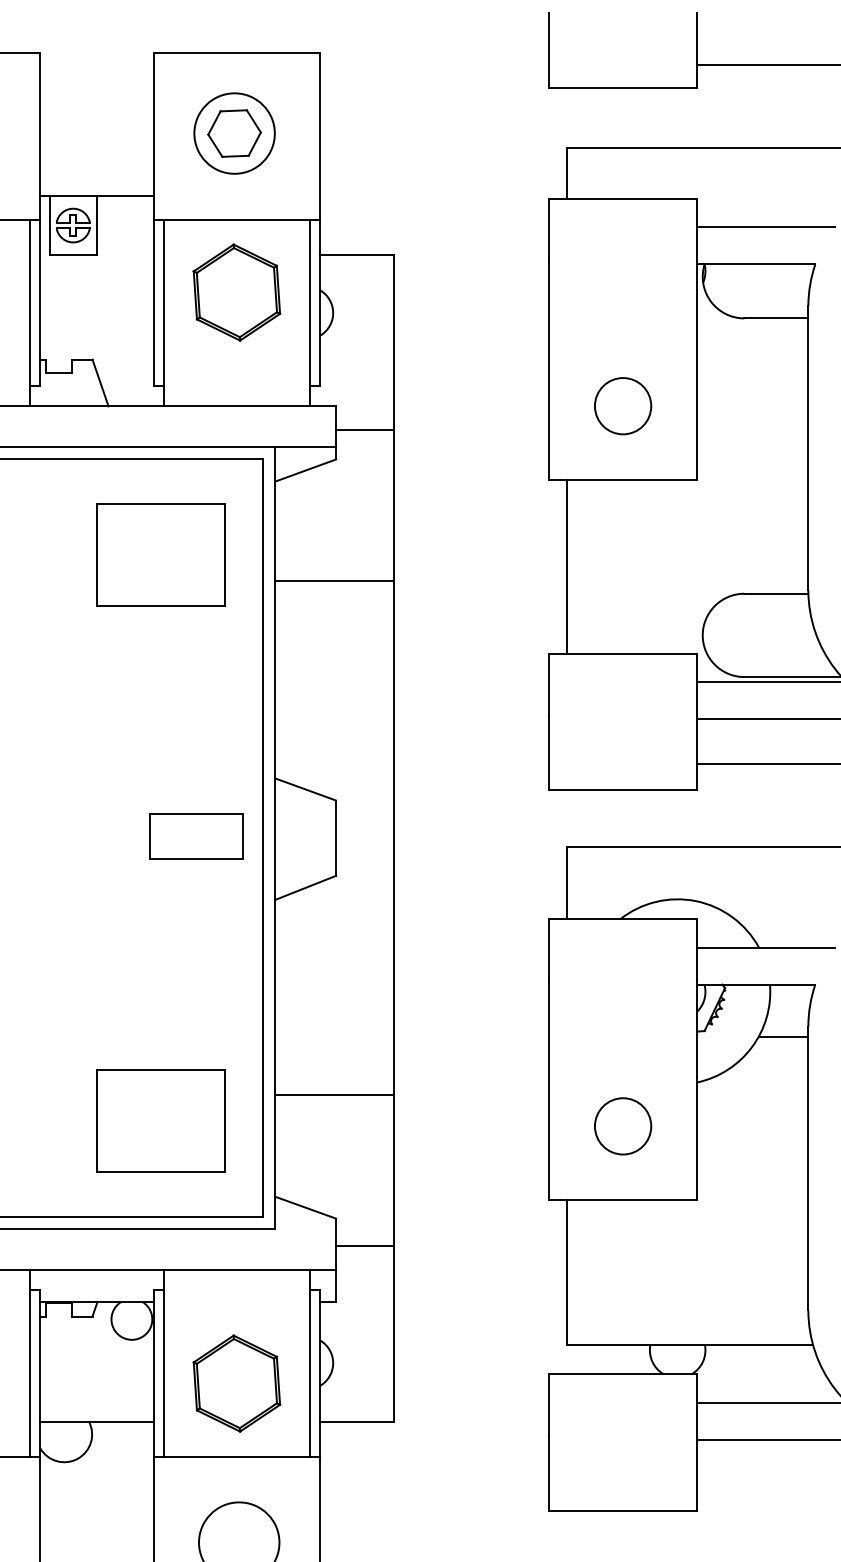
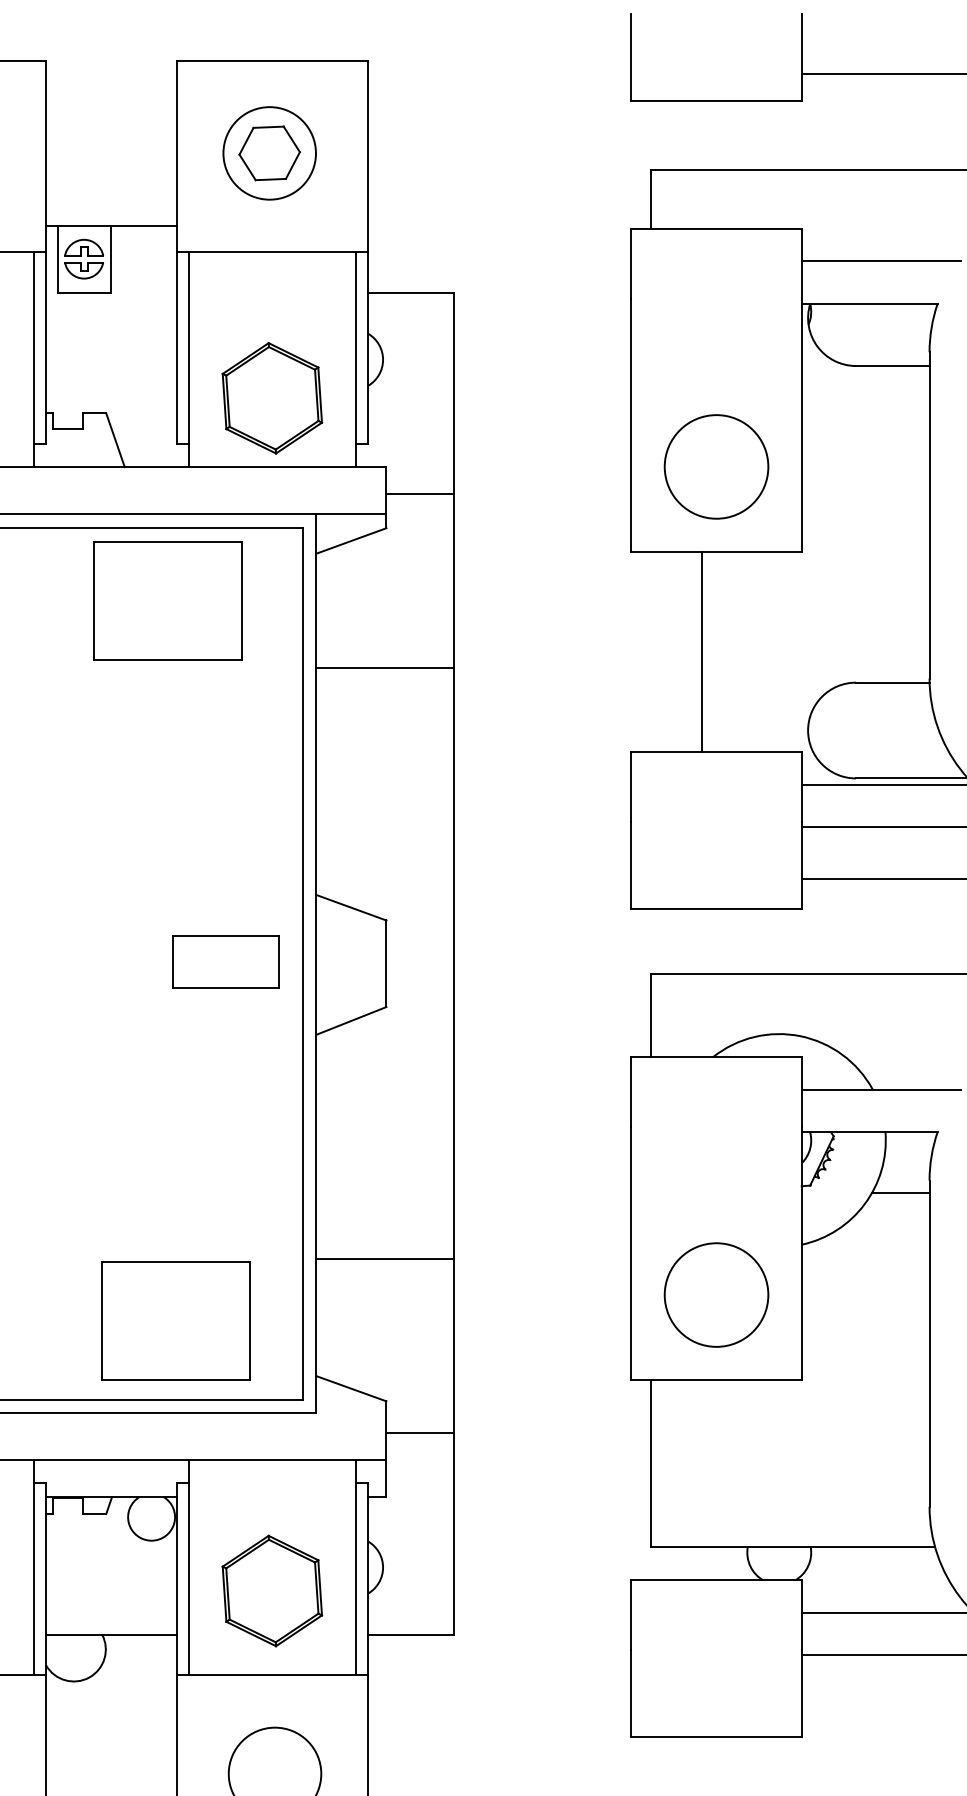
part: (237, 292) -> (272, 398), moved
circle: (623, 405) -> (716, 466), size x1.6
part: (160, 554) -> (167, 600), moved
line: (566, 567) -> (702, 652), moved
part: (160, 1120) -> (175, 1320), moved
circle: (623, 1126) -> (716, 1295), size x1.6

